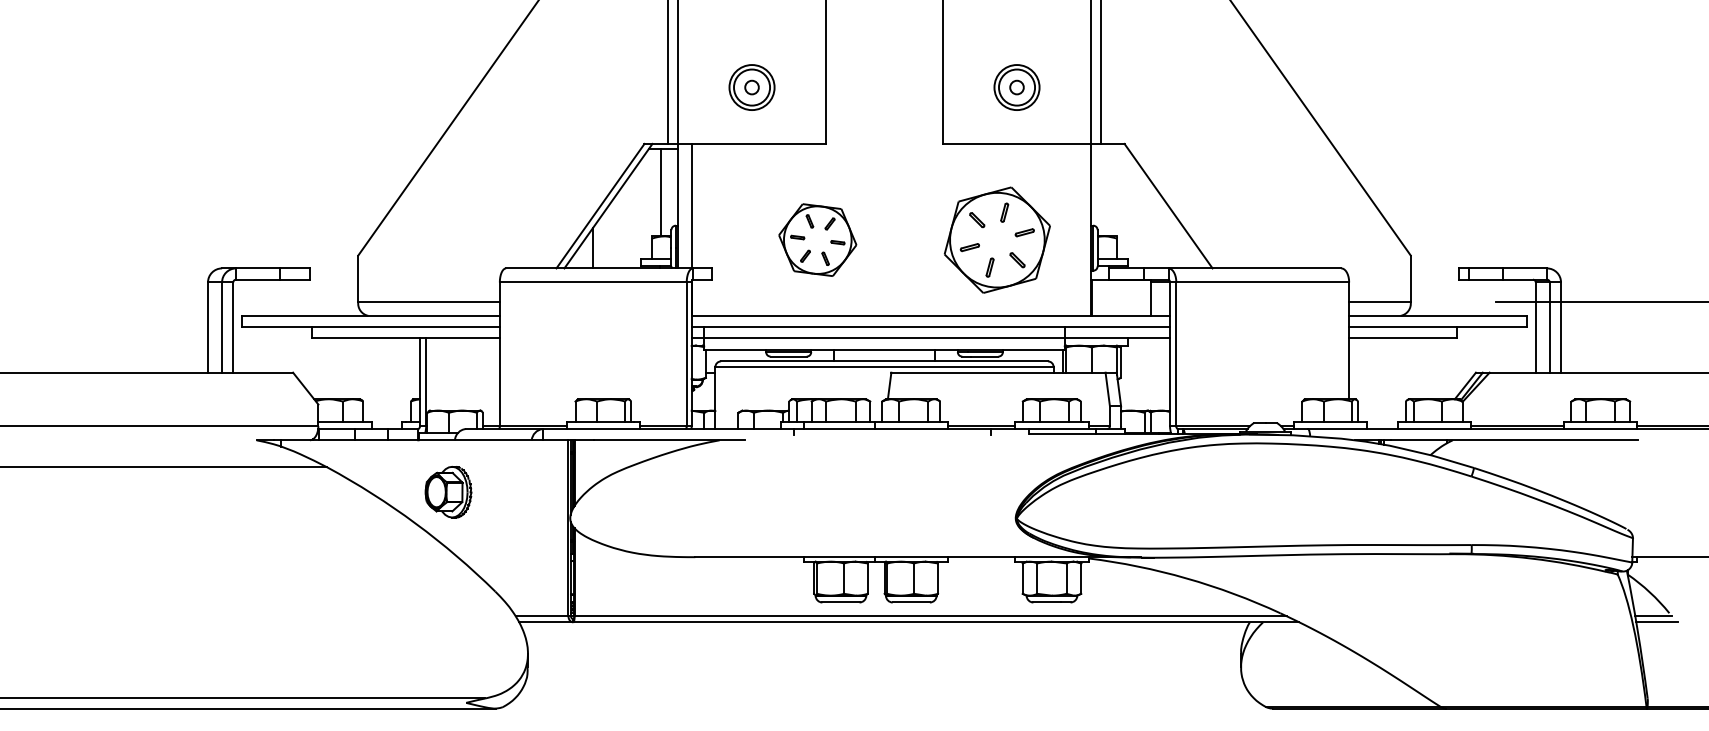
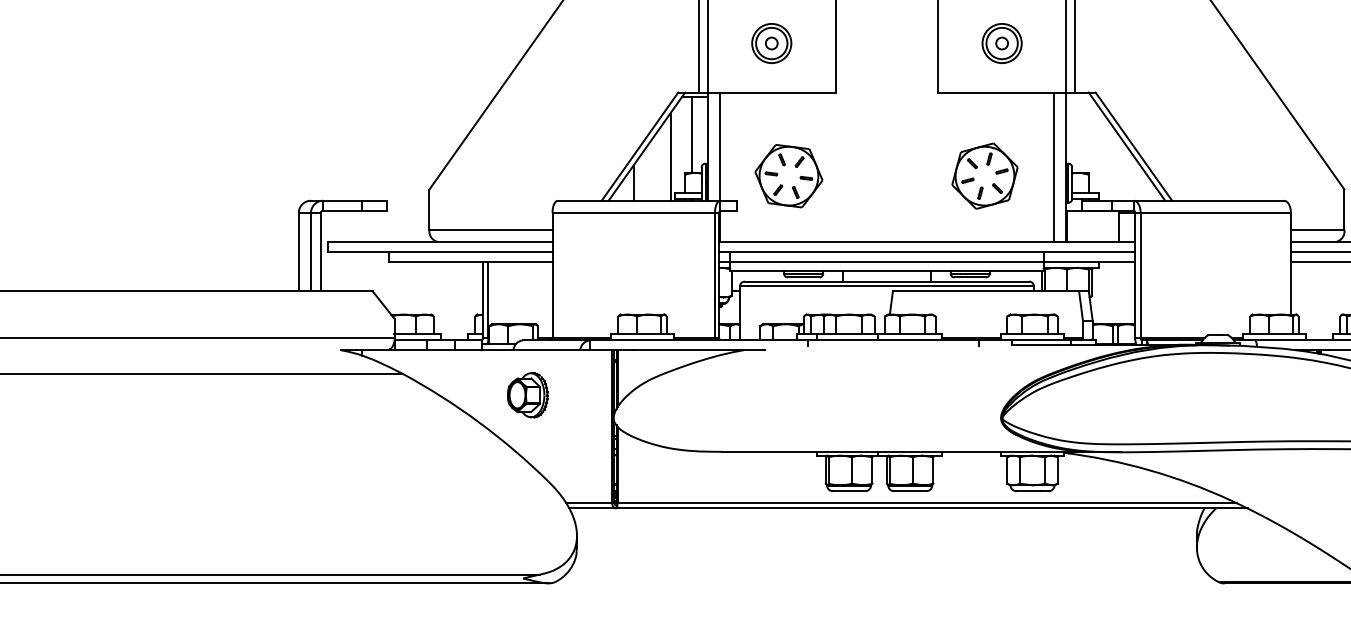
line: (1160, 205) -> (1126, 146), added
line: (635, 217) -> (670, 156), added
line: (1076, 229) -> (1053, 166), added
part: (817, 239) -> (788, 175), moved
part: (996, 239) -> (984, 175), size x0.71
part: (448, 492) -> (527, 395), moved

